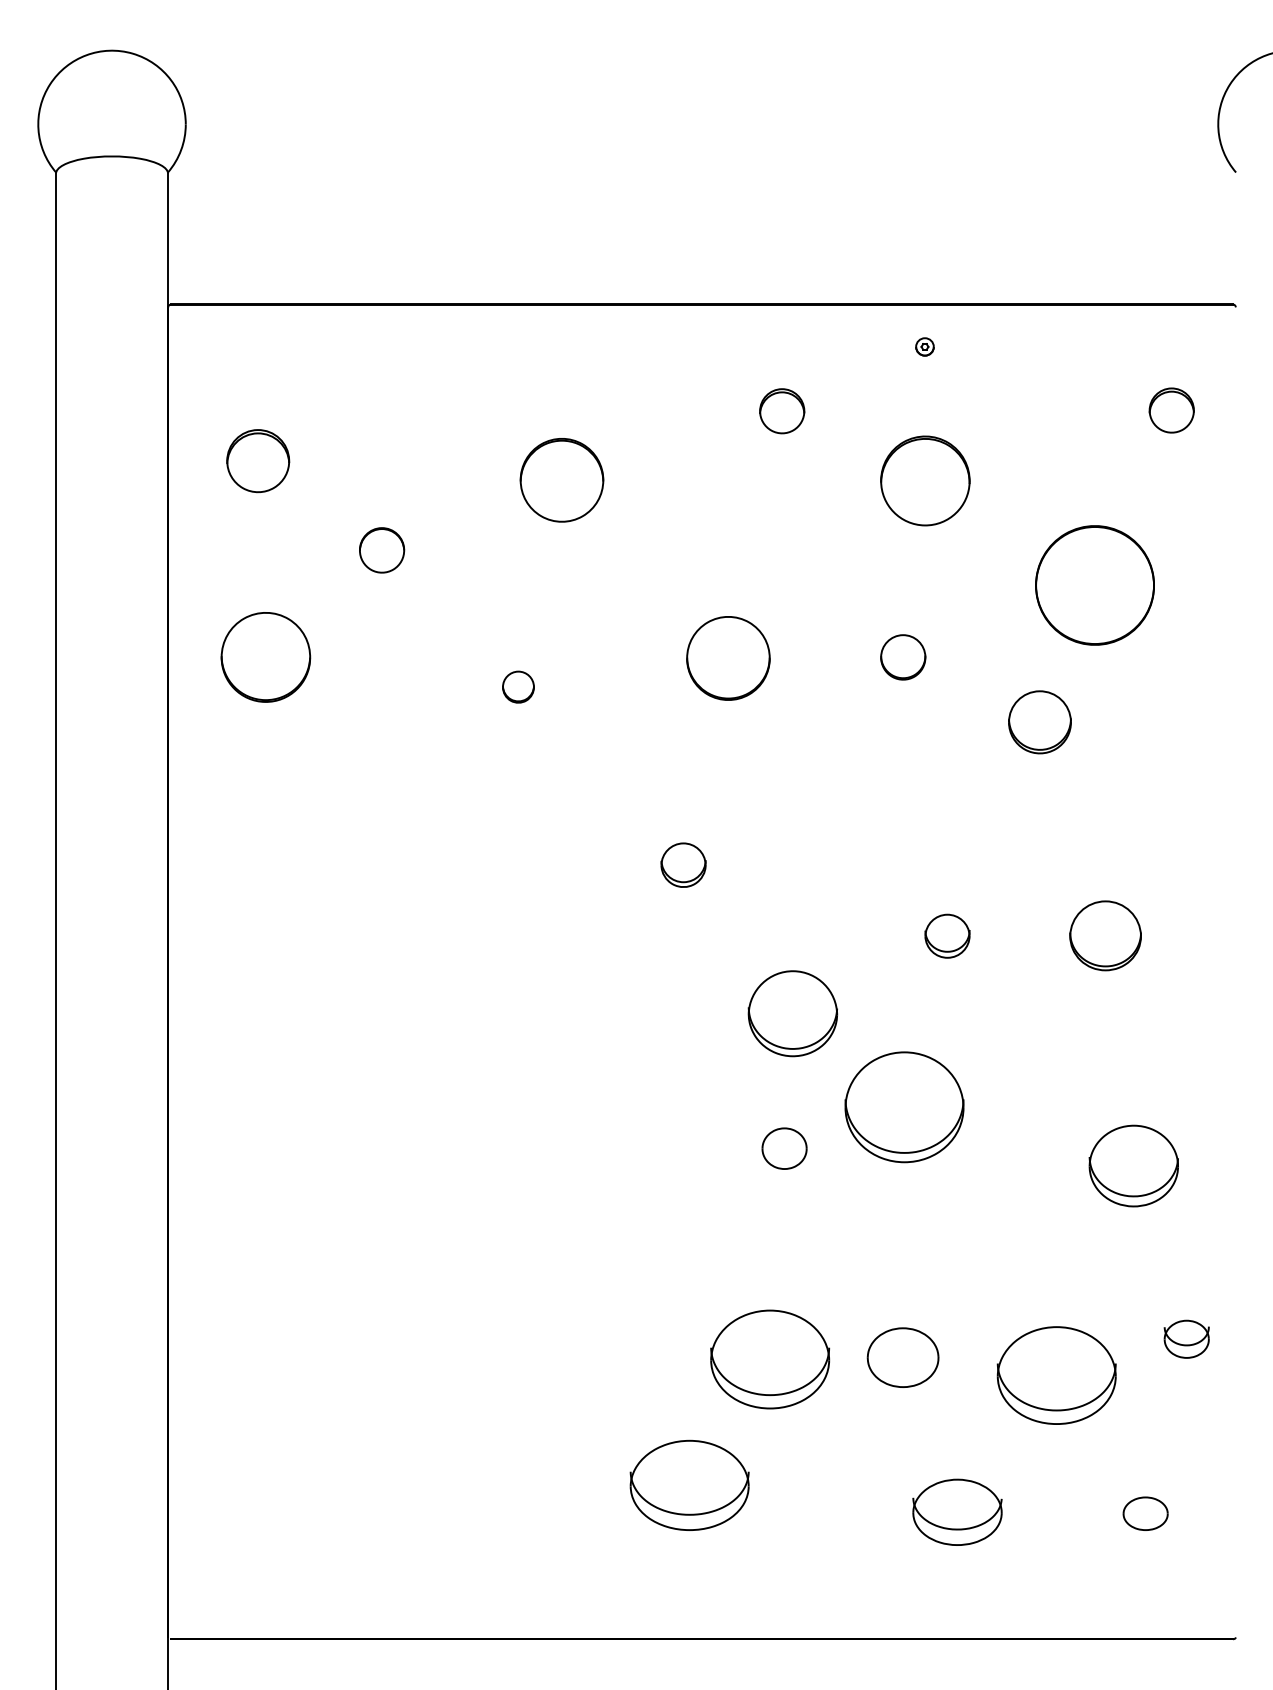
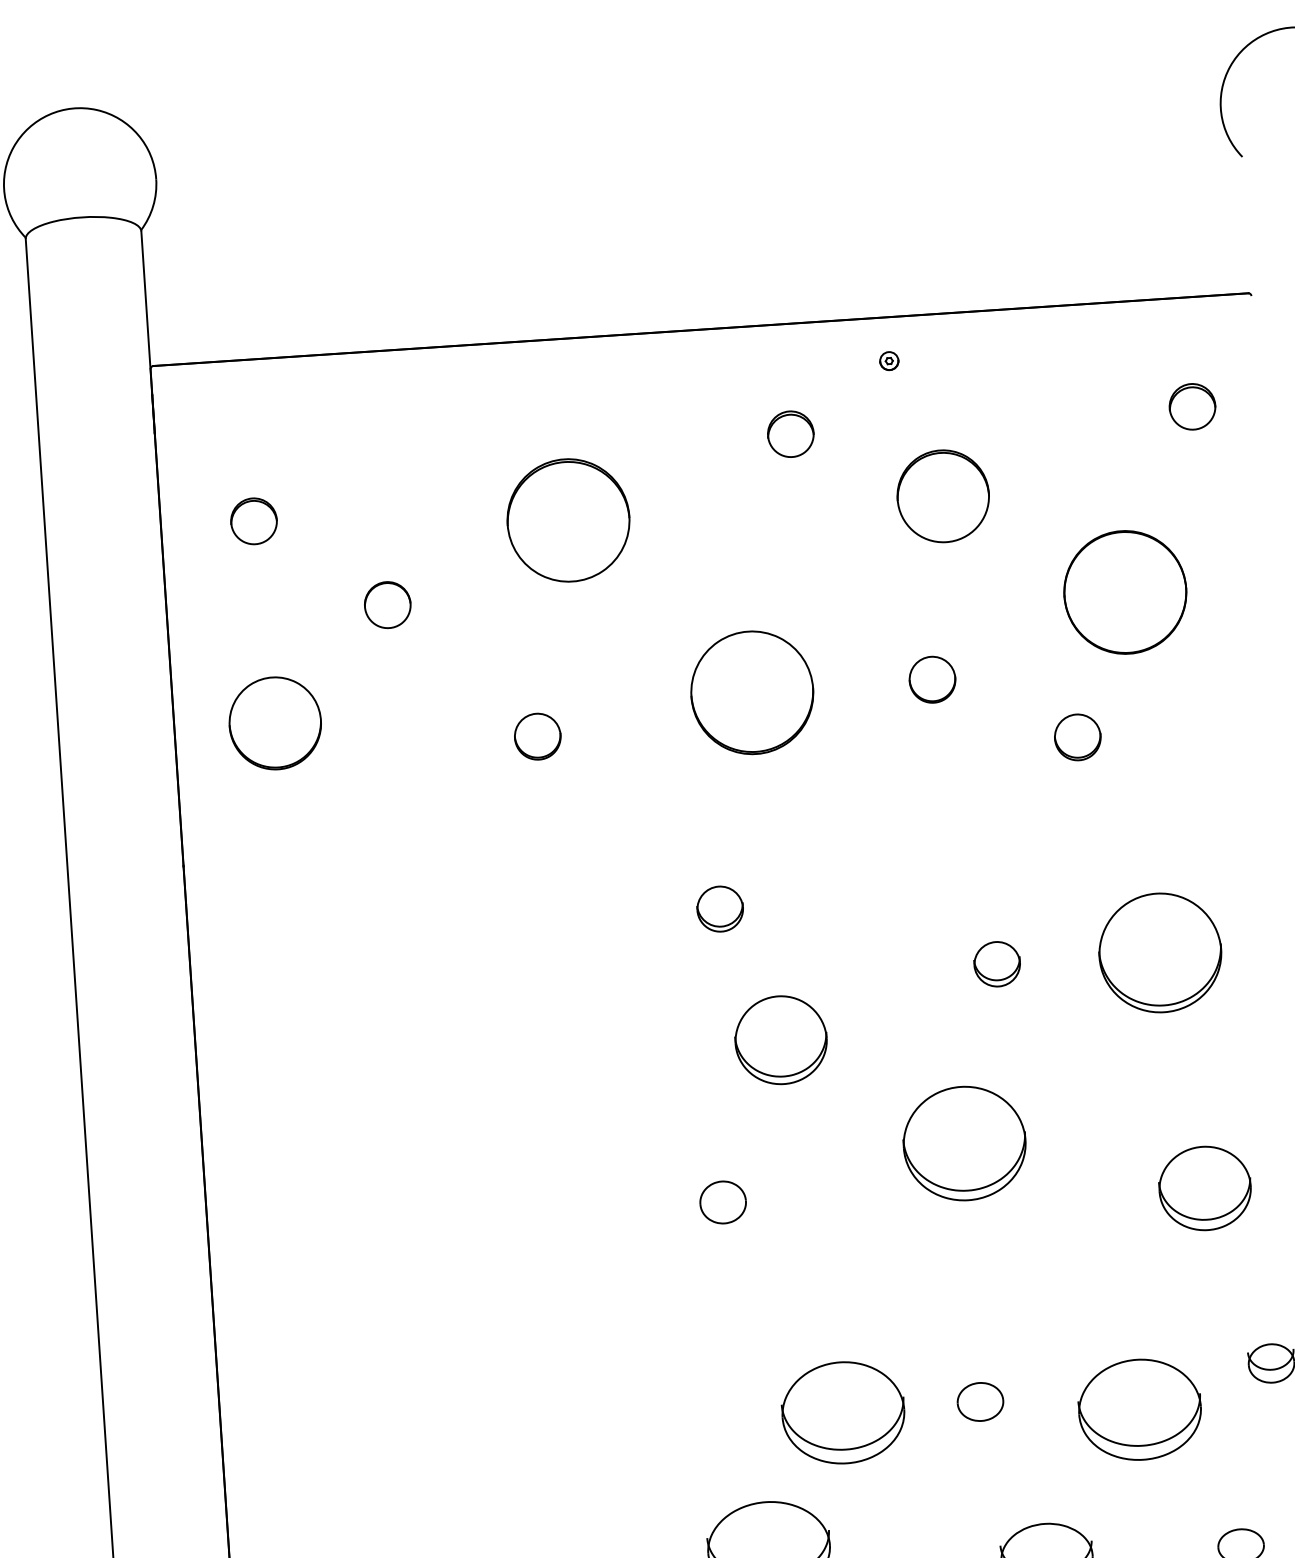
part: (924, 346) -> (888, 360), moved
part: (258, 460) -> (254, 520), size x0.71
part: (561, 480) -> (568, 520), size x1.43
part: (728, 658) -> (752, 692), size x1.43
part: (518, 687) -> (537, 737), size x1.43
part: (1039, 722) -> (1077, 737), size x0.71
part: (1105, 935) -> (1160, 952), size x1.67
part: (792, 1013) -> (780, 1040), moved
part: (784, 1148) -> (723, 1202), moved
part: (903, 1357) -> (980, 1401), size x0.62

